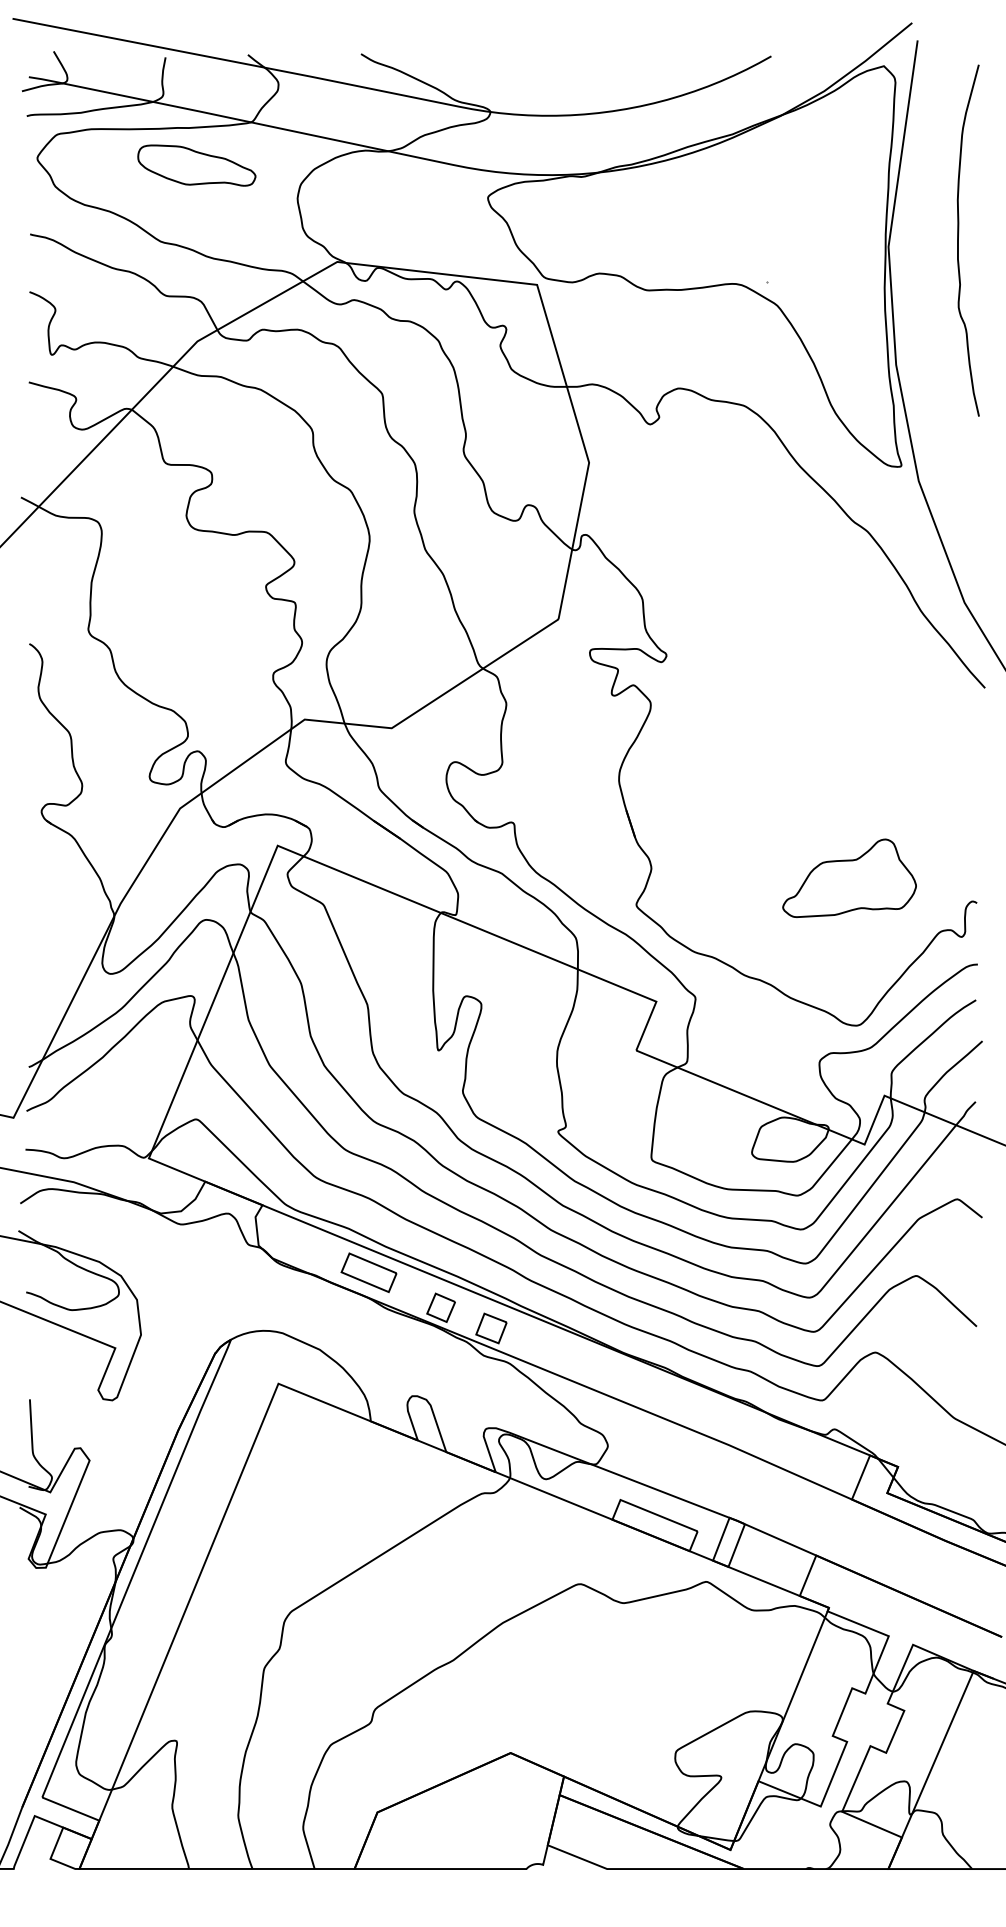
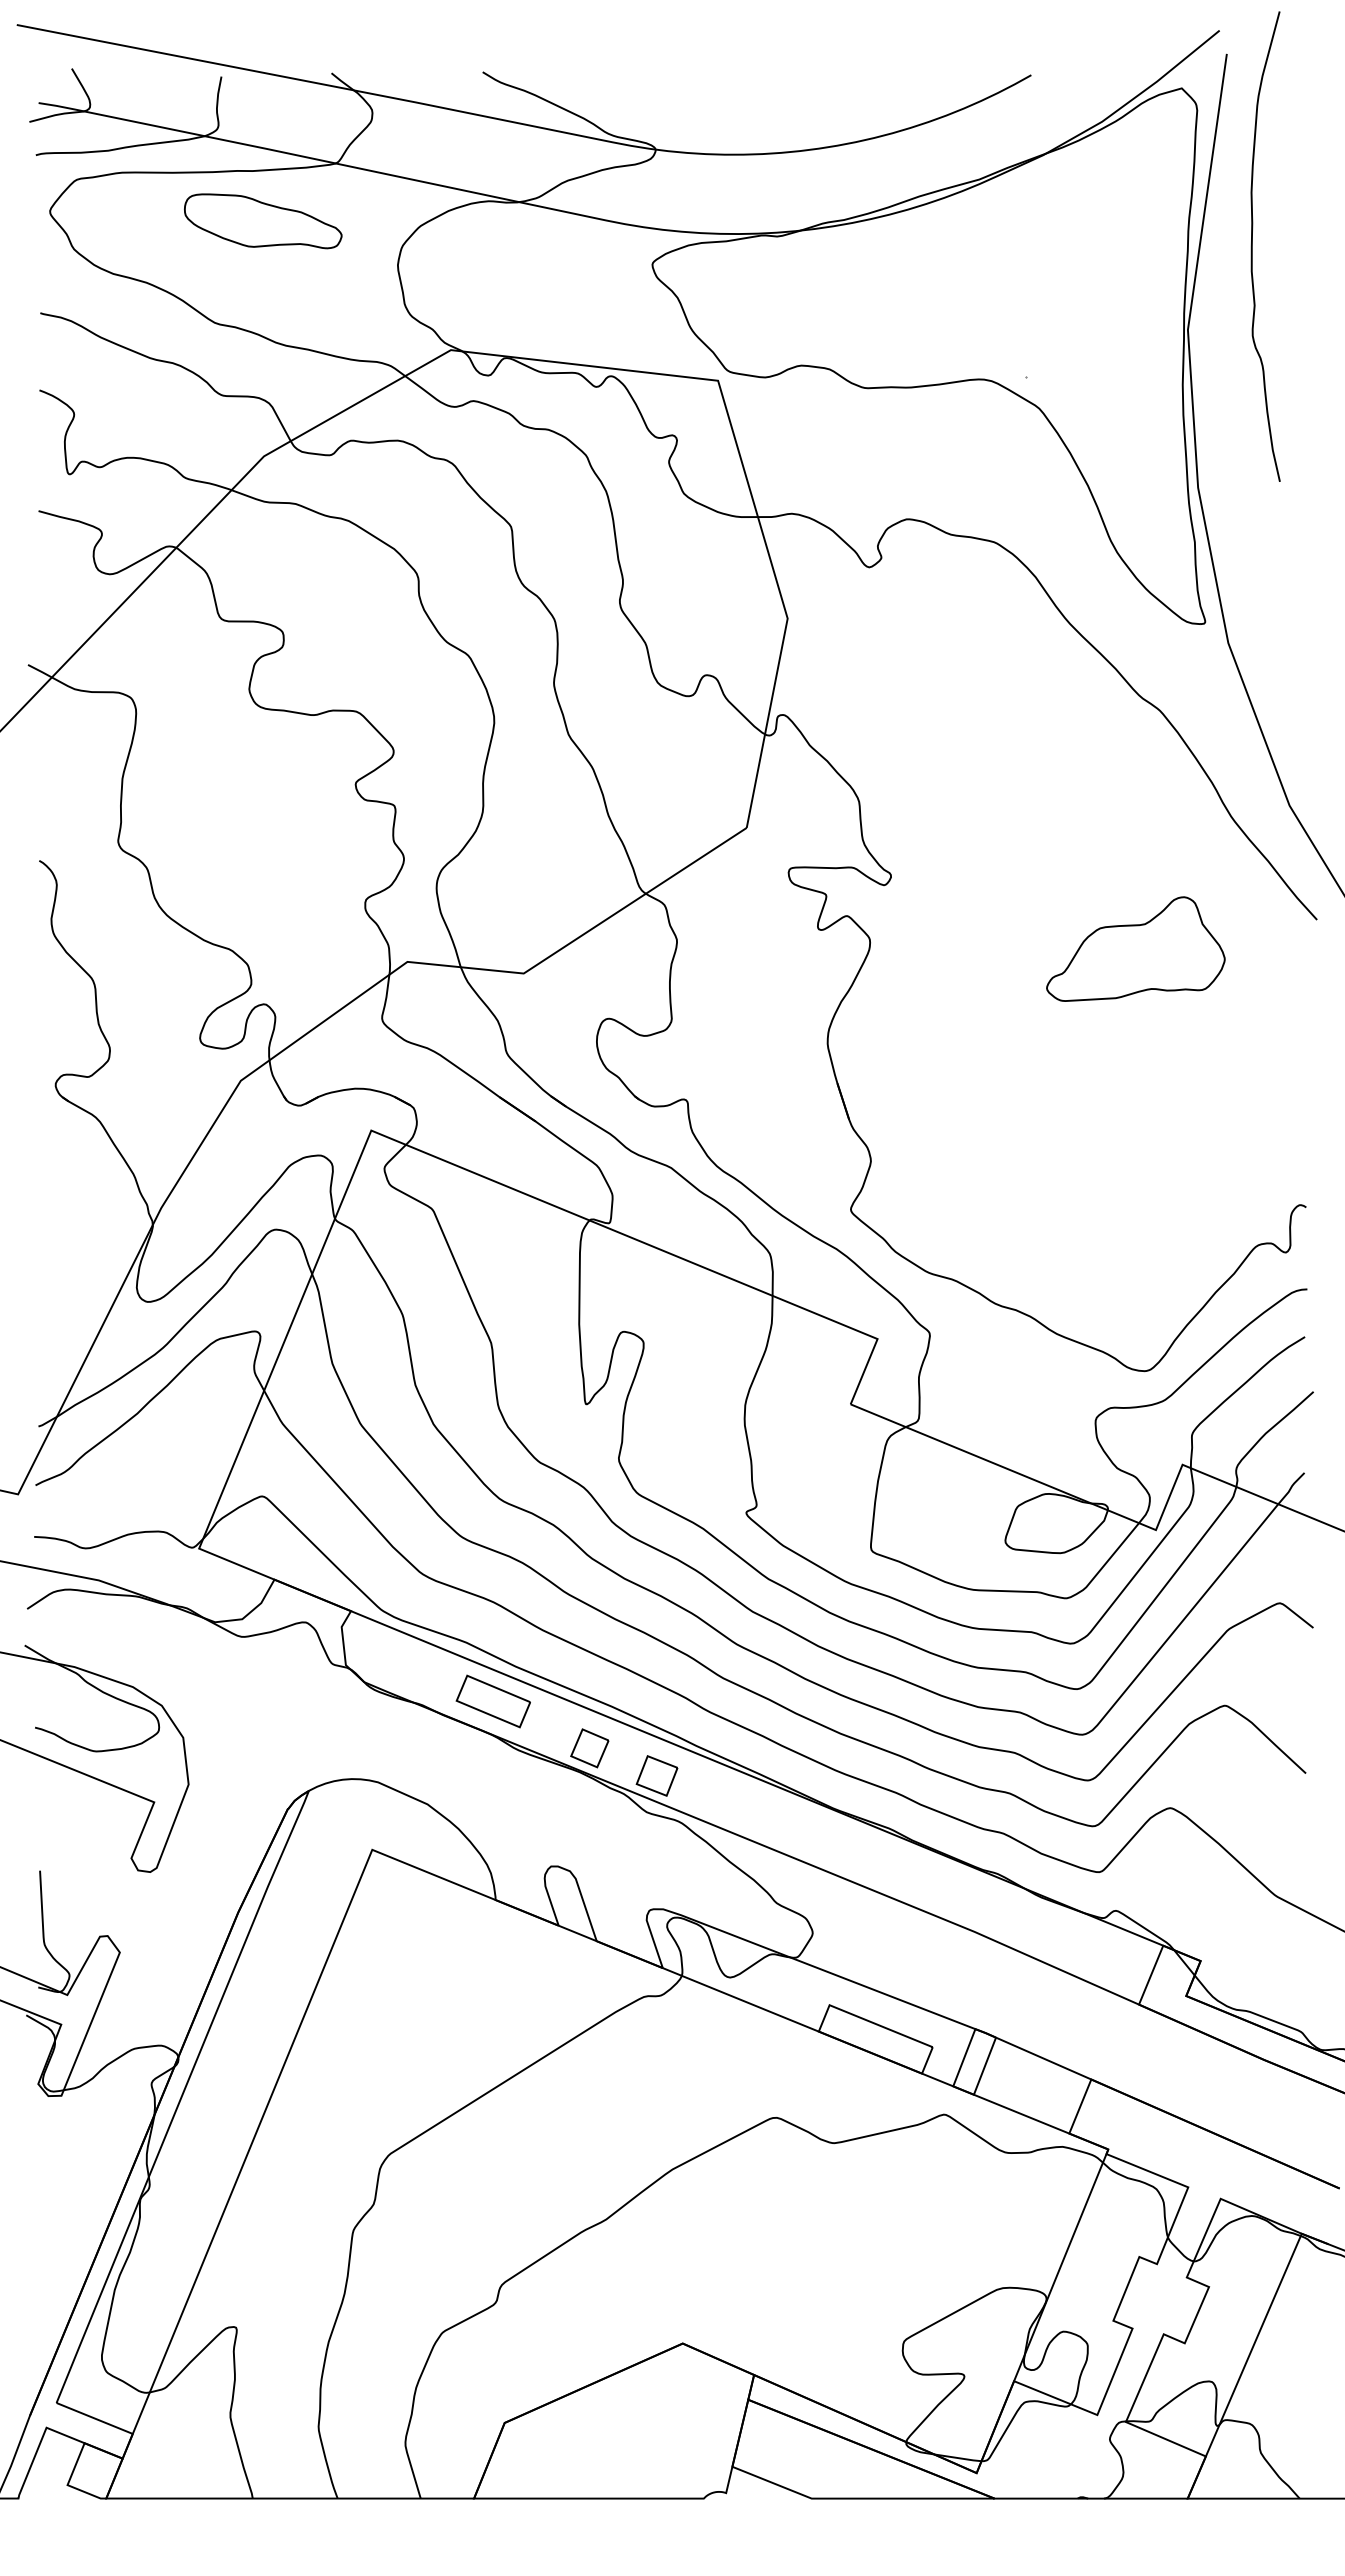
curve: (958, 240) -> (1252, 246), moved
part: (849, 877) -> (1135, 948), moved

